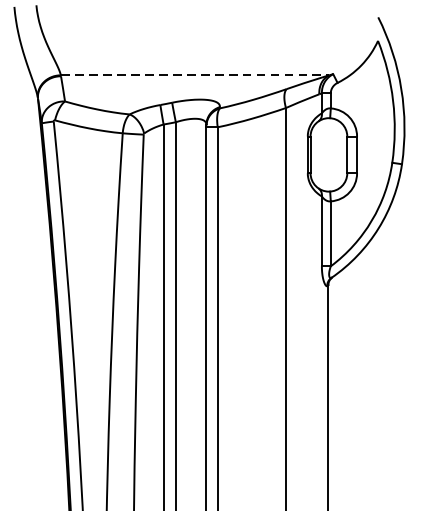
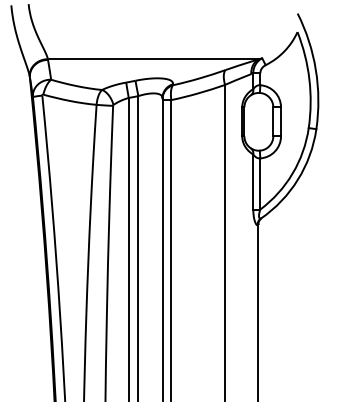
line: (195, 75) -> (153, 59), dashed -> solid

